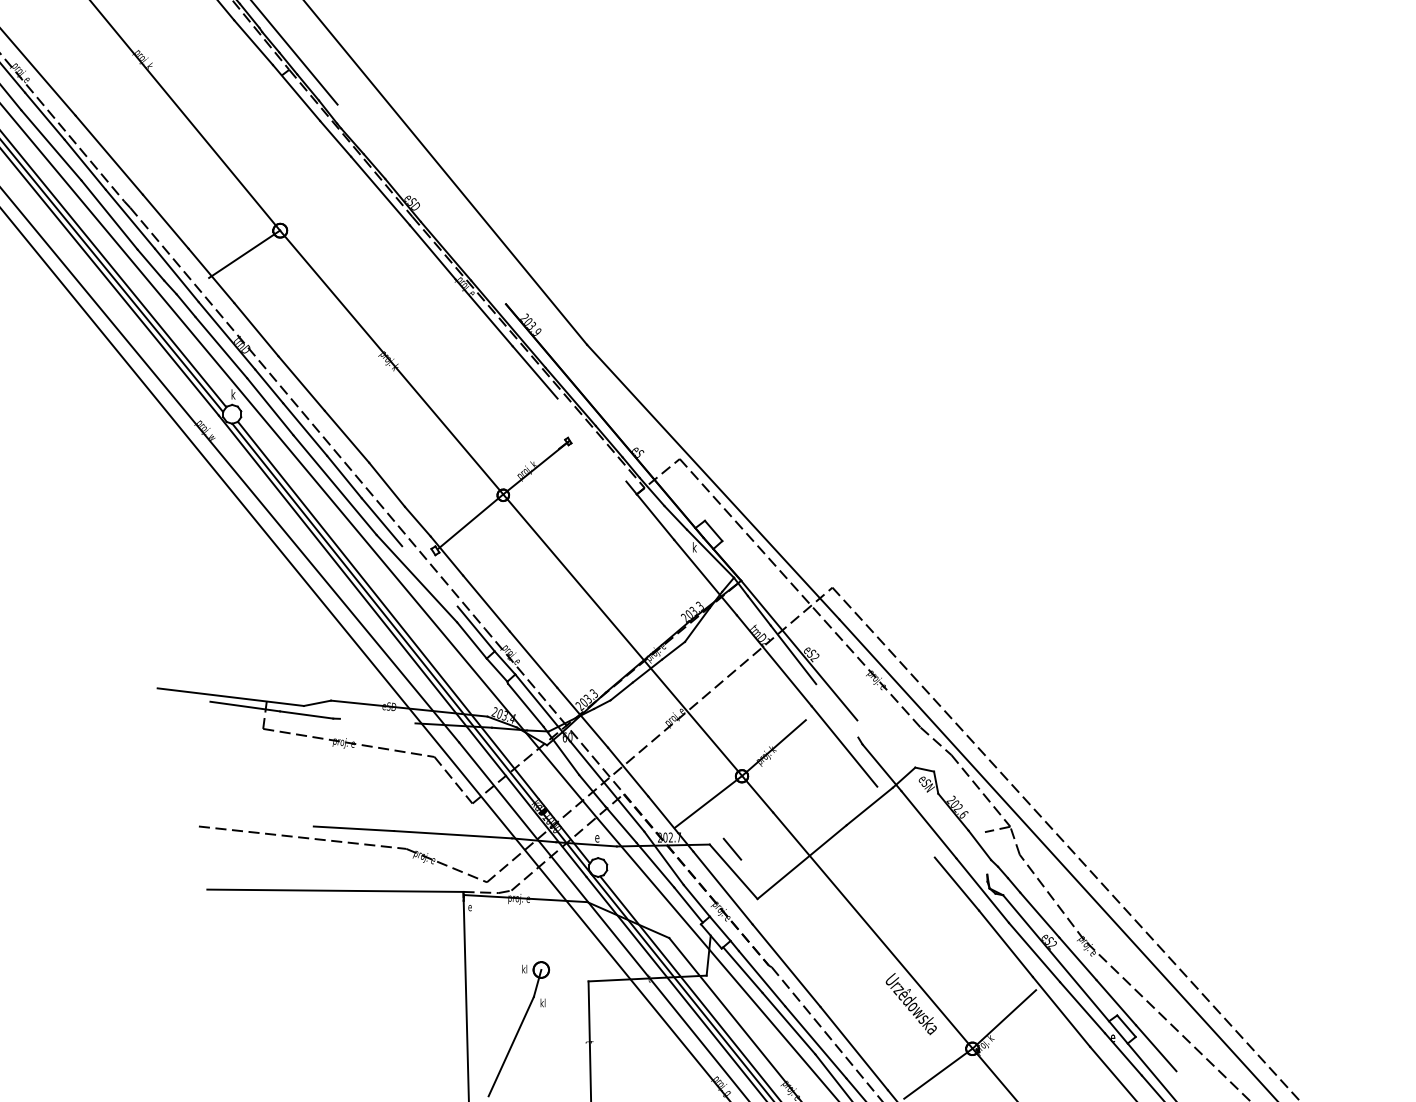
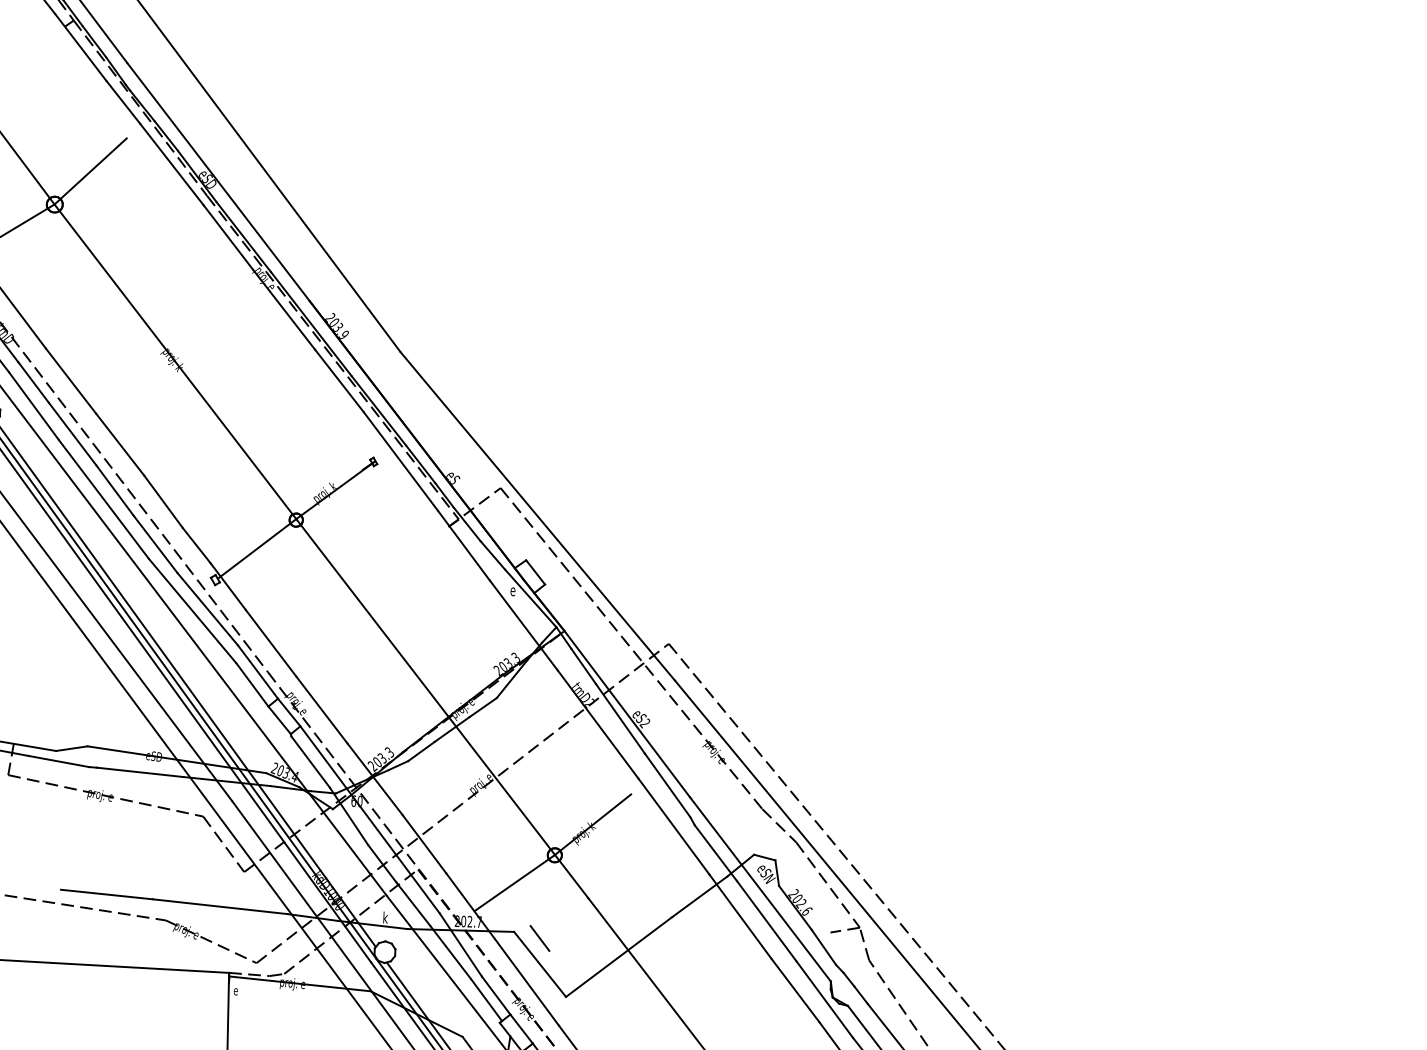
line: (310, 200) -> (91, 171), added
line: (421, 204) -> (218, 182), added
line: (591, 439) -> (400, 460), added
text: (694, 547) -> (512, 590), k -> e
line: (429, 576) -> (207, 609), added
line: (837, 710) -> (667, 785), added
line: (377, 720) -> (139, 771), added
line: (922, 797) -> (760, 889), added
line: (905, 821) -> (739, 916), added
text: (597, 837) -> (385, 917), e -> k

